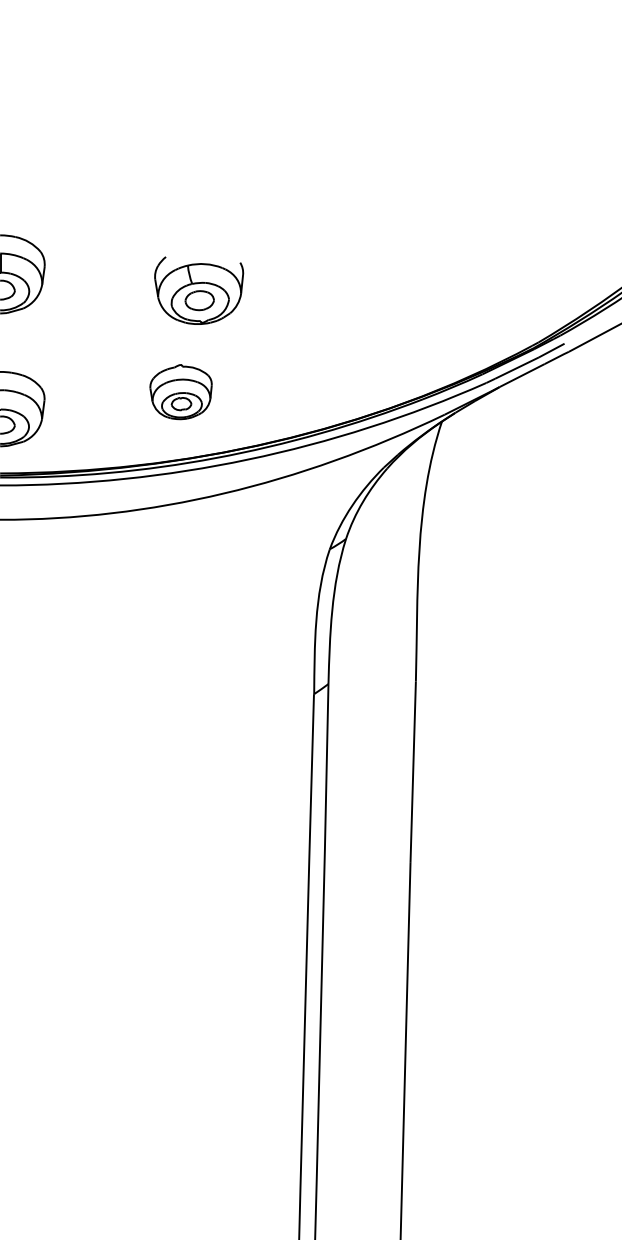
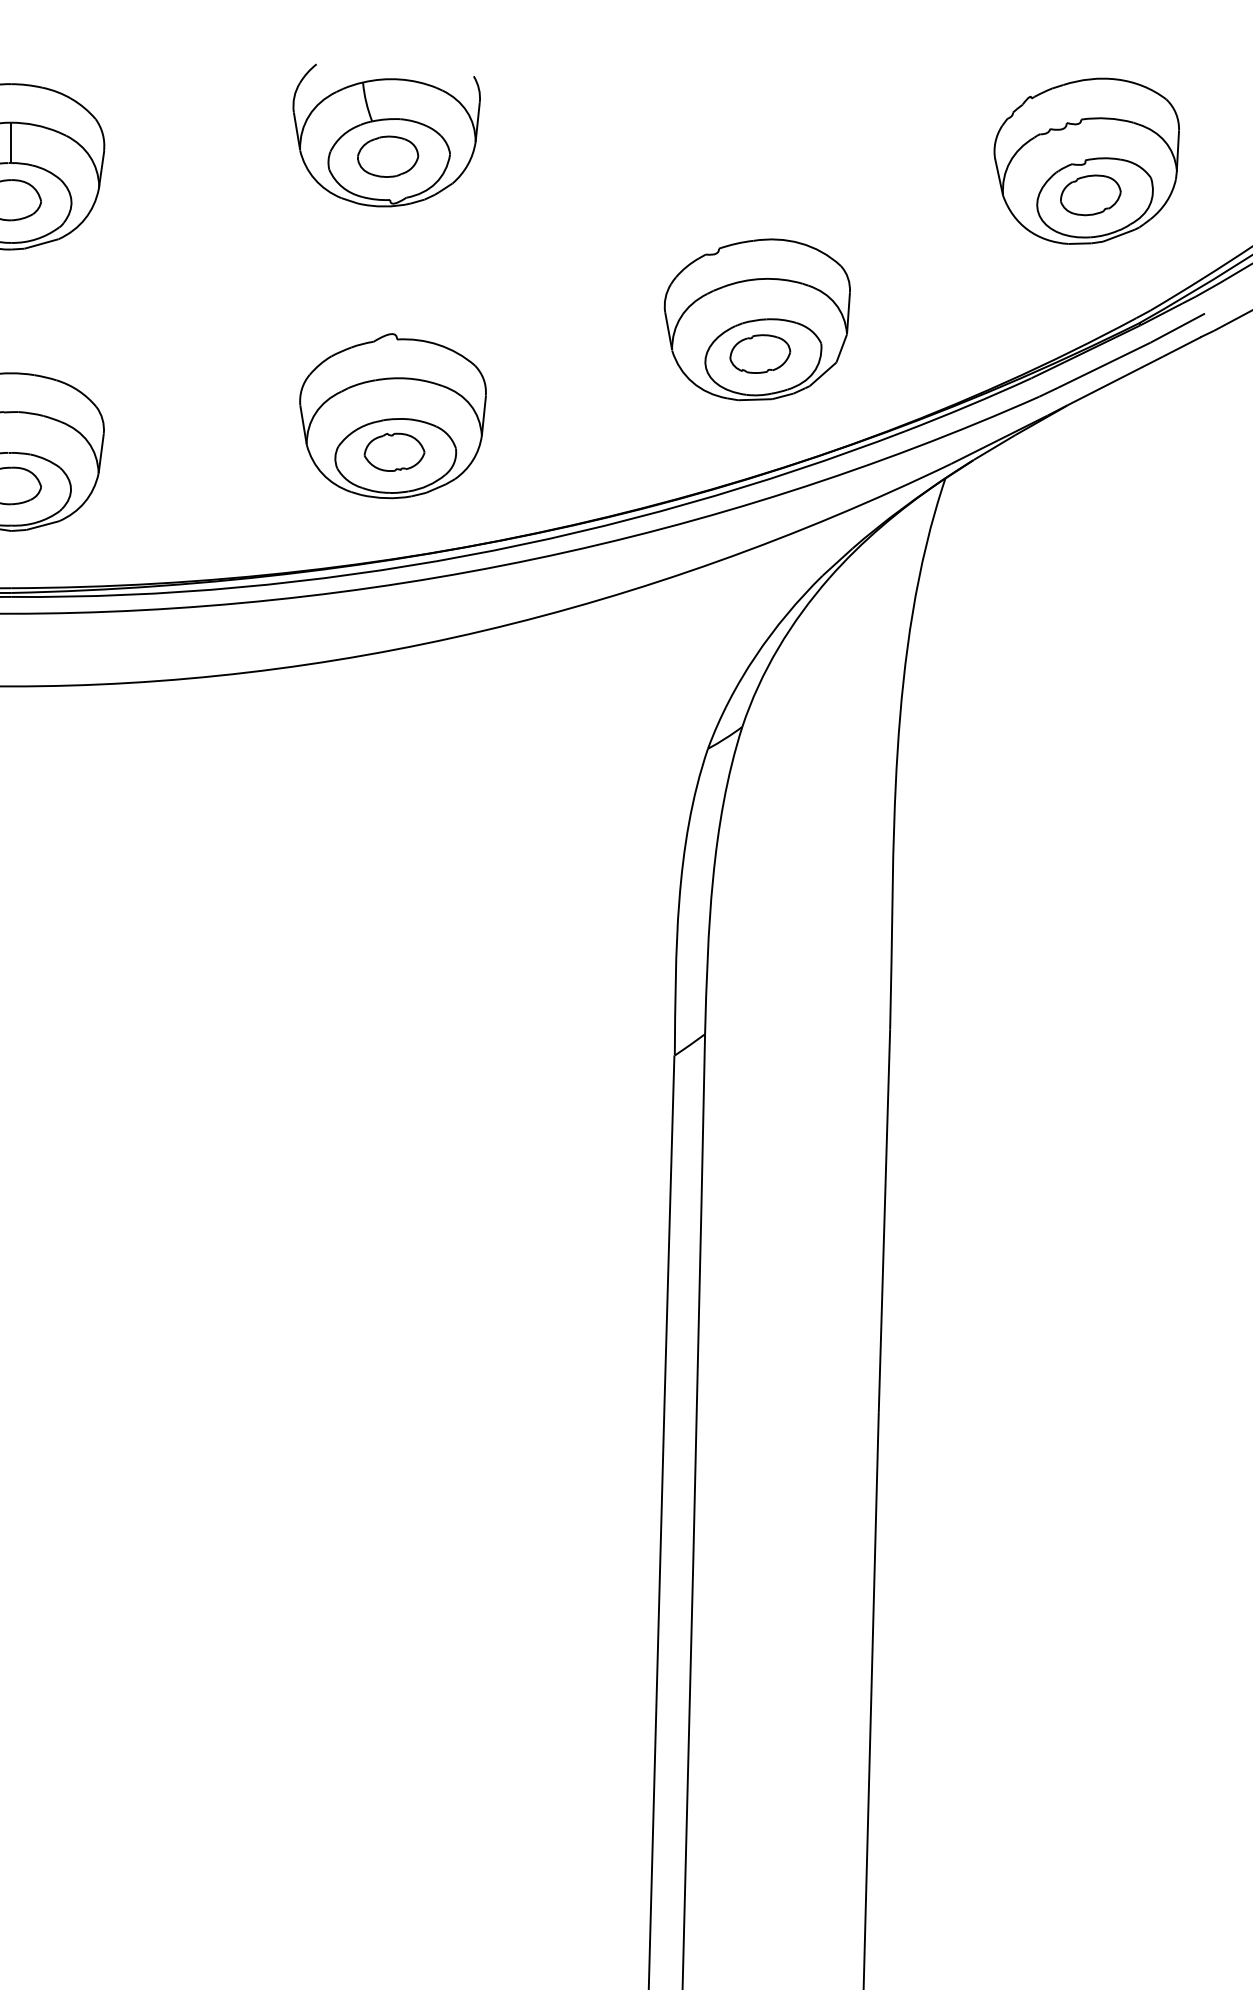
part: (508, 271) -> (1086, 160), added
part: (199, 290) -> (387, 135), moved
part: (352, 346) -> (755, 319), added
part: (180, 391) -> (391, 414), size x1.43

